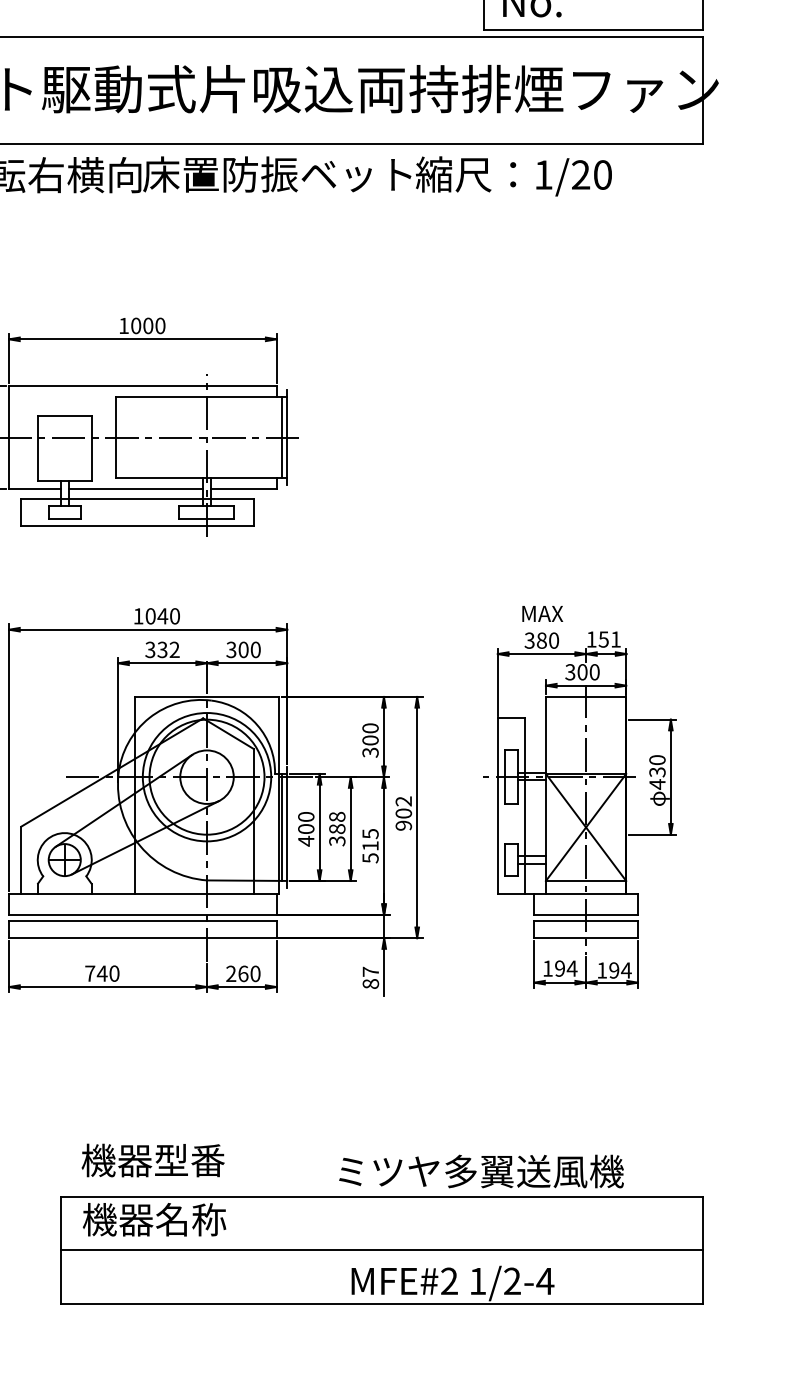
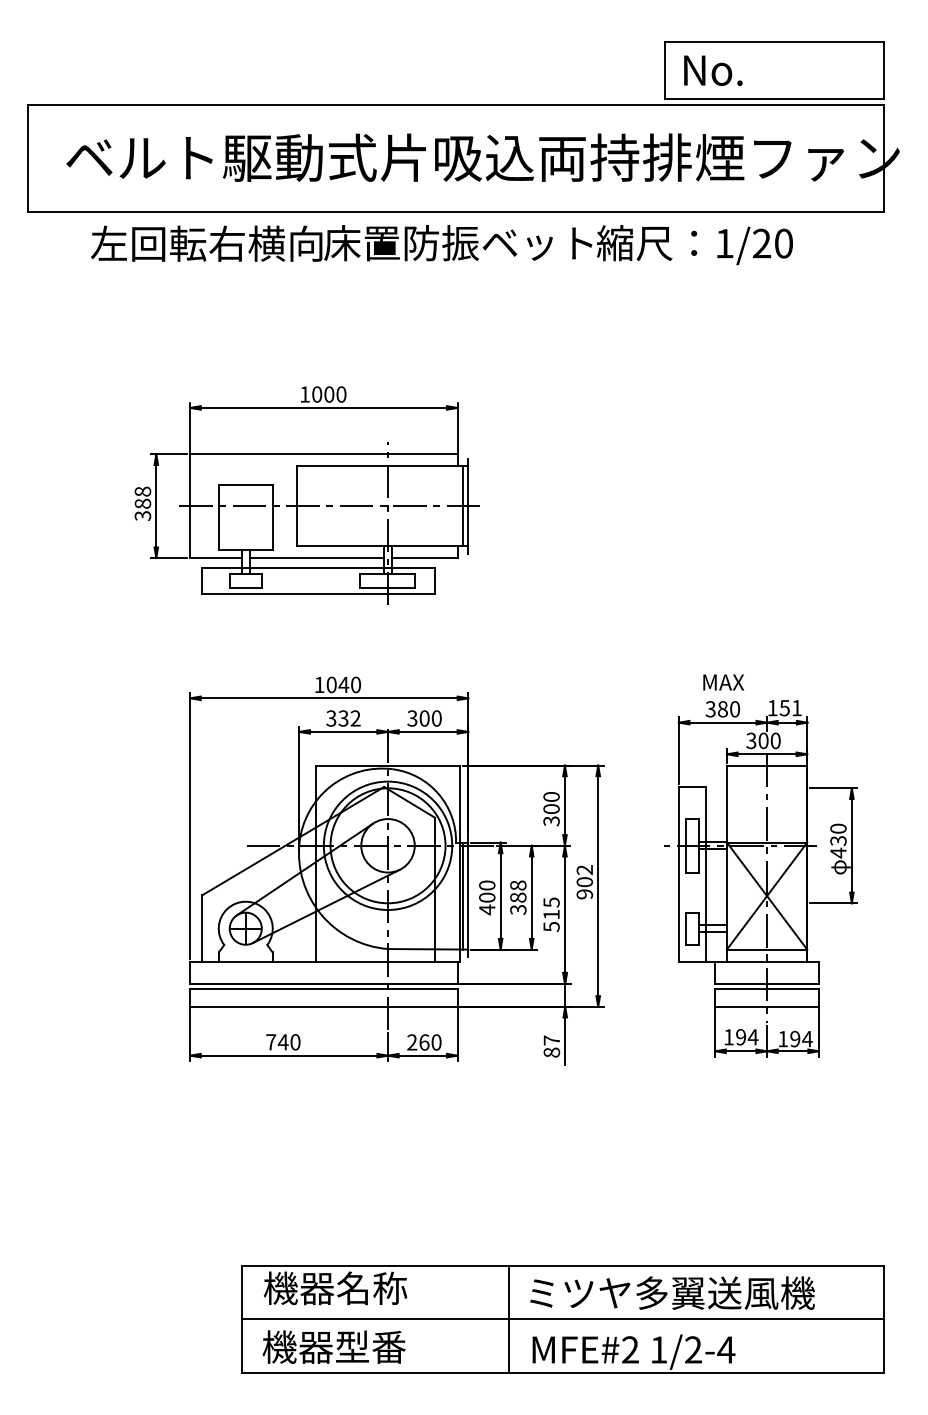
text: (152, 1159) -> (333, 1346), moved
text: (481, 1170) -> (672, 1292), moved
line: (328, 1249) -> (509, 1318), added

